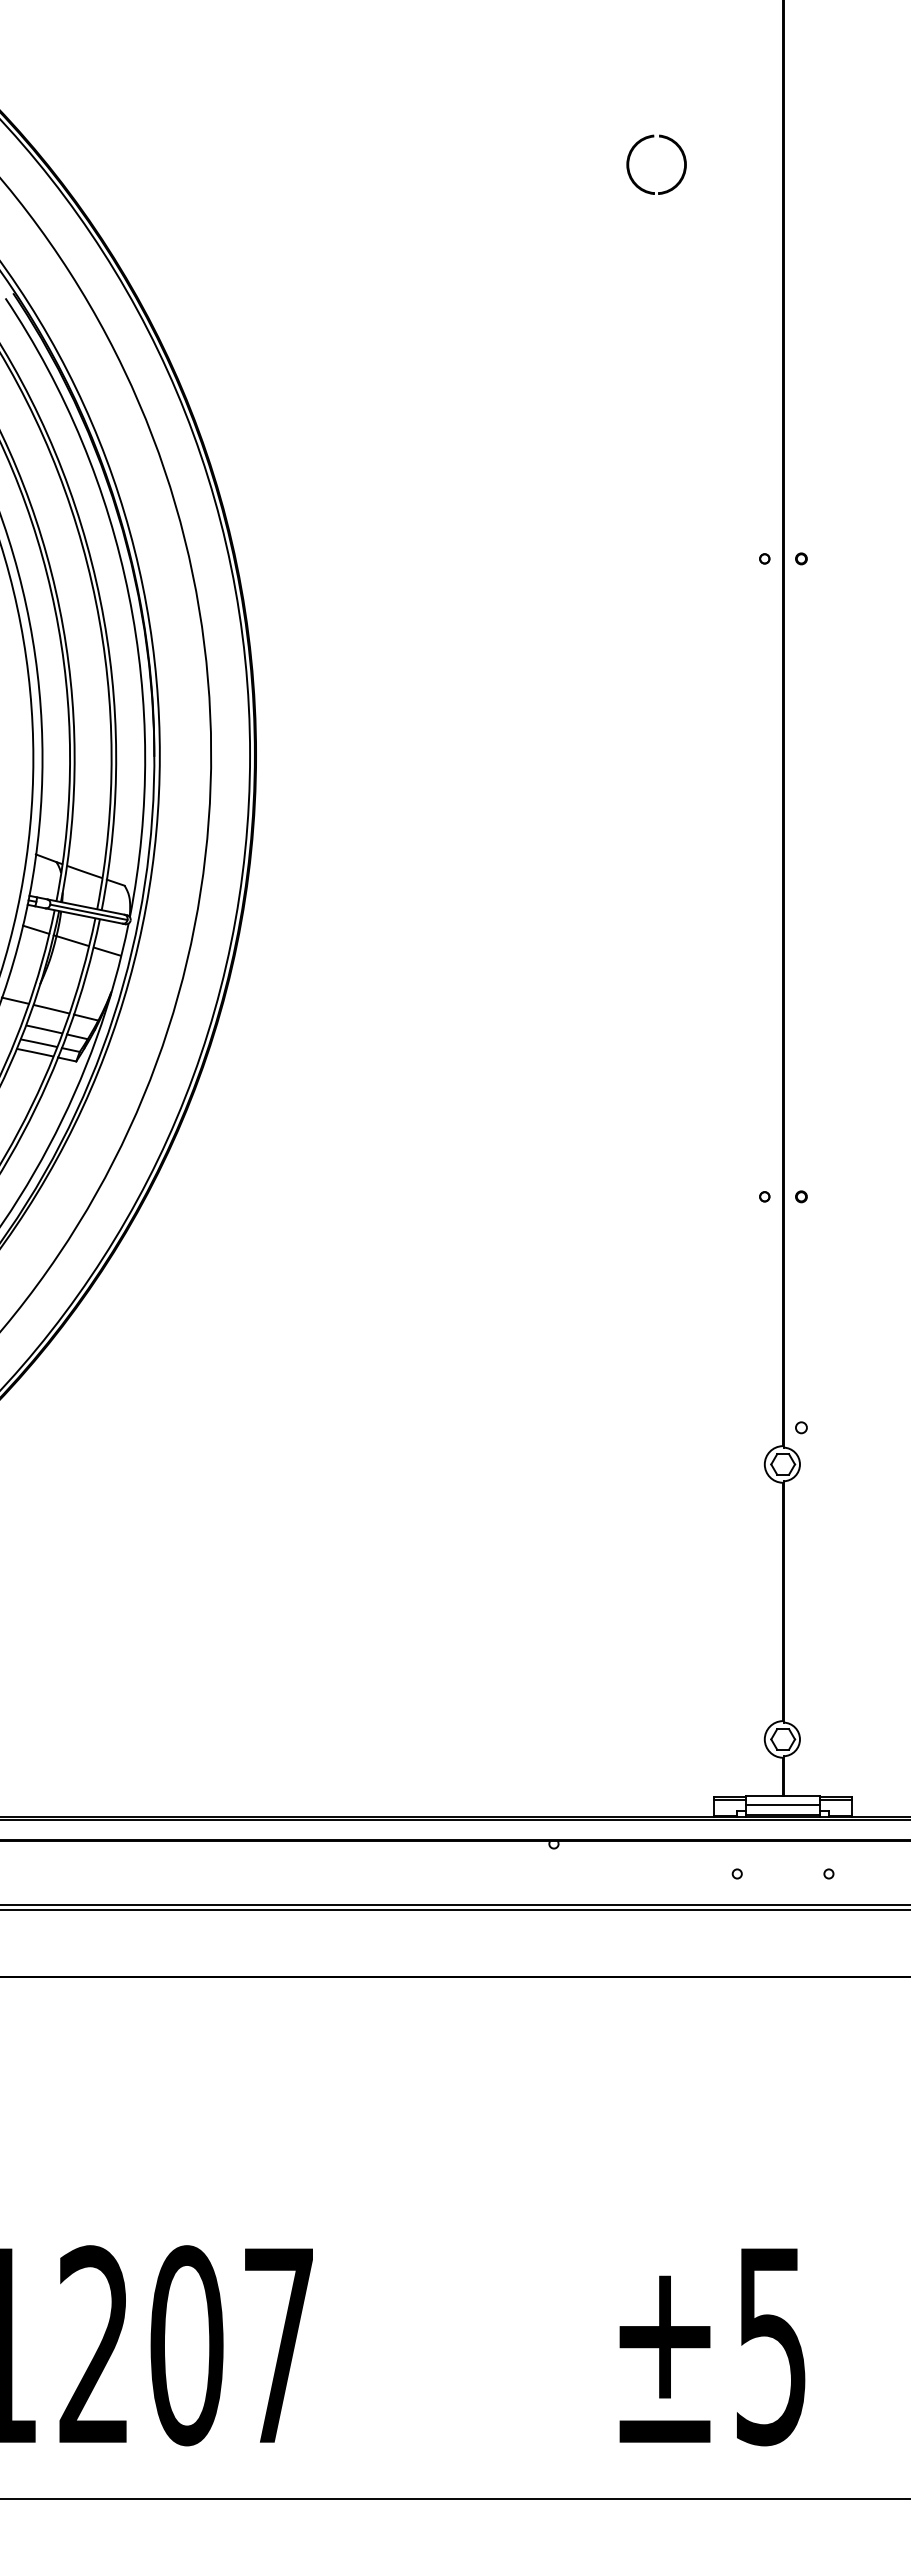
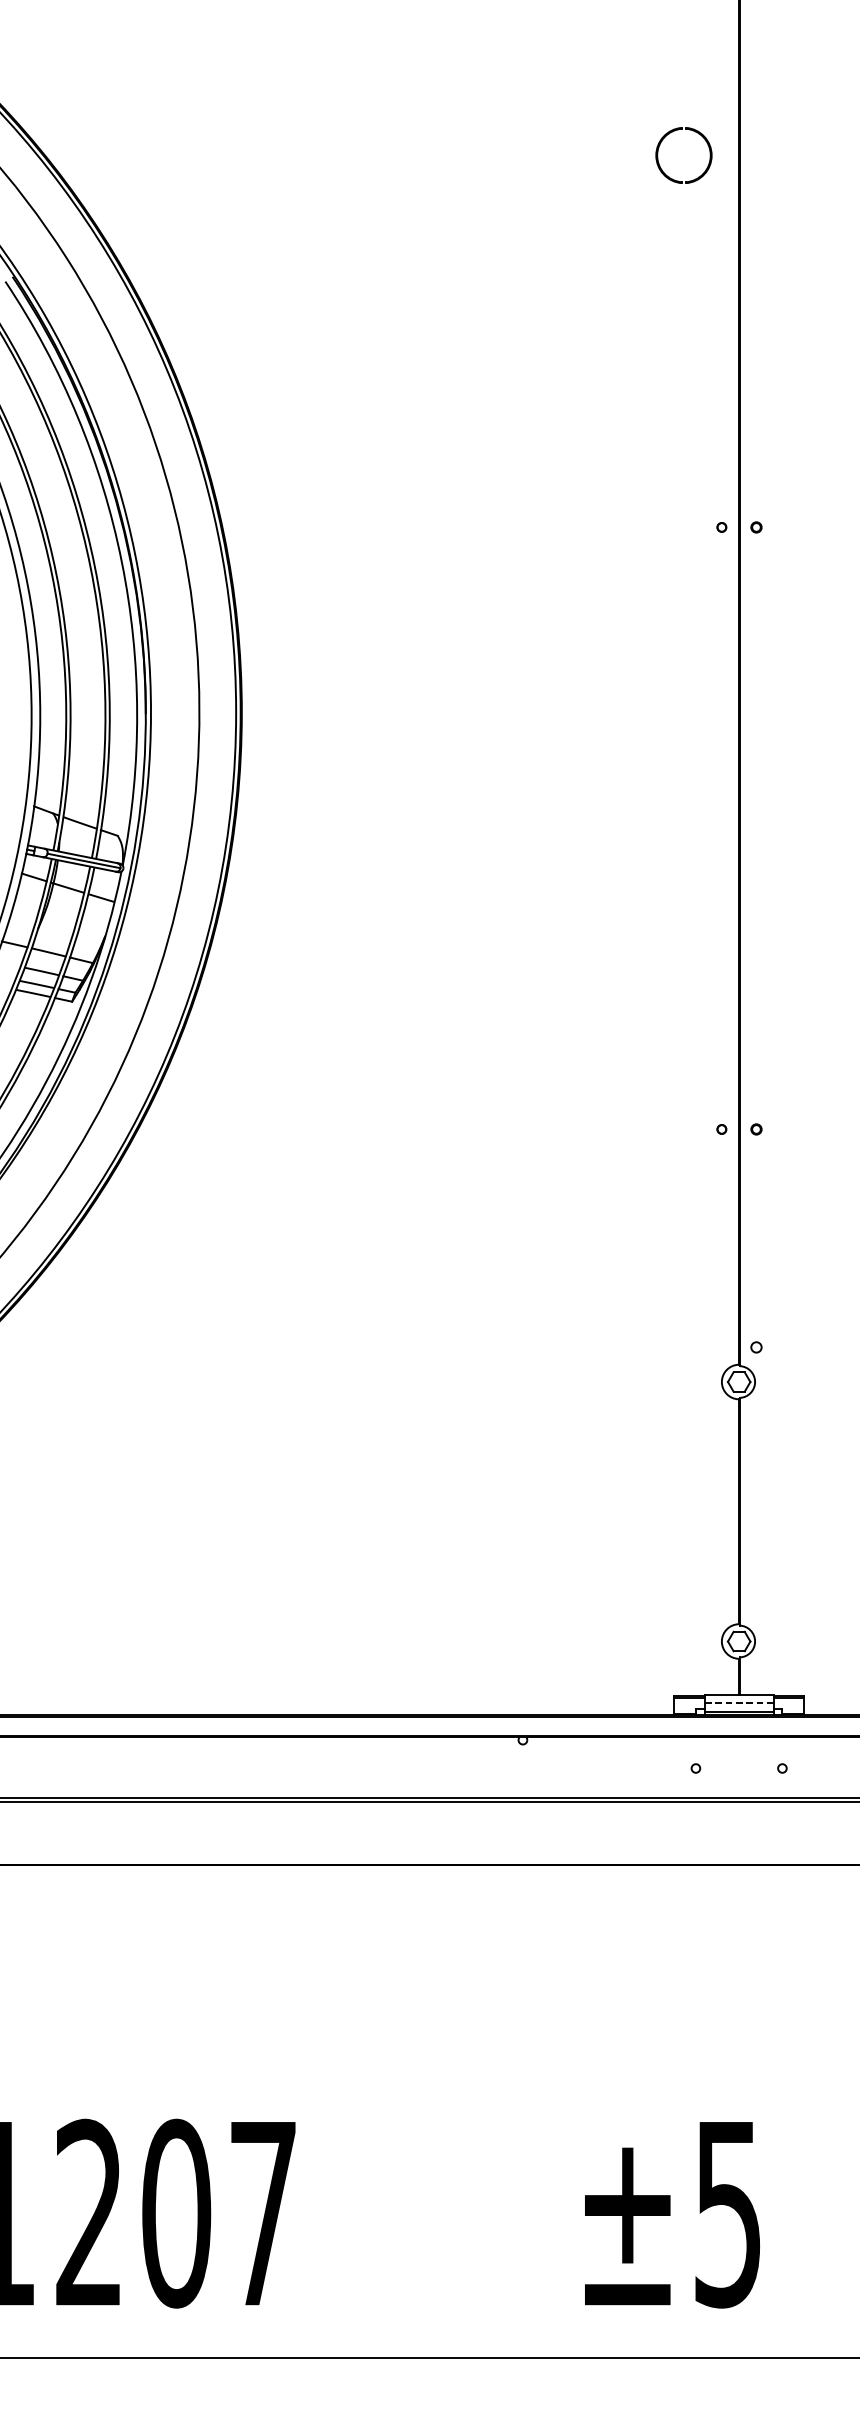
part: (644, 140) -> (672, 132), moved
line: (783, 1805) -> (739, 1703), solid -> dashed

